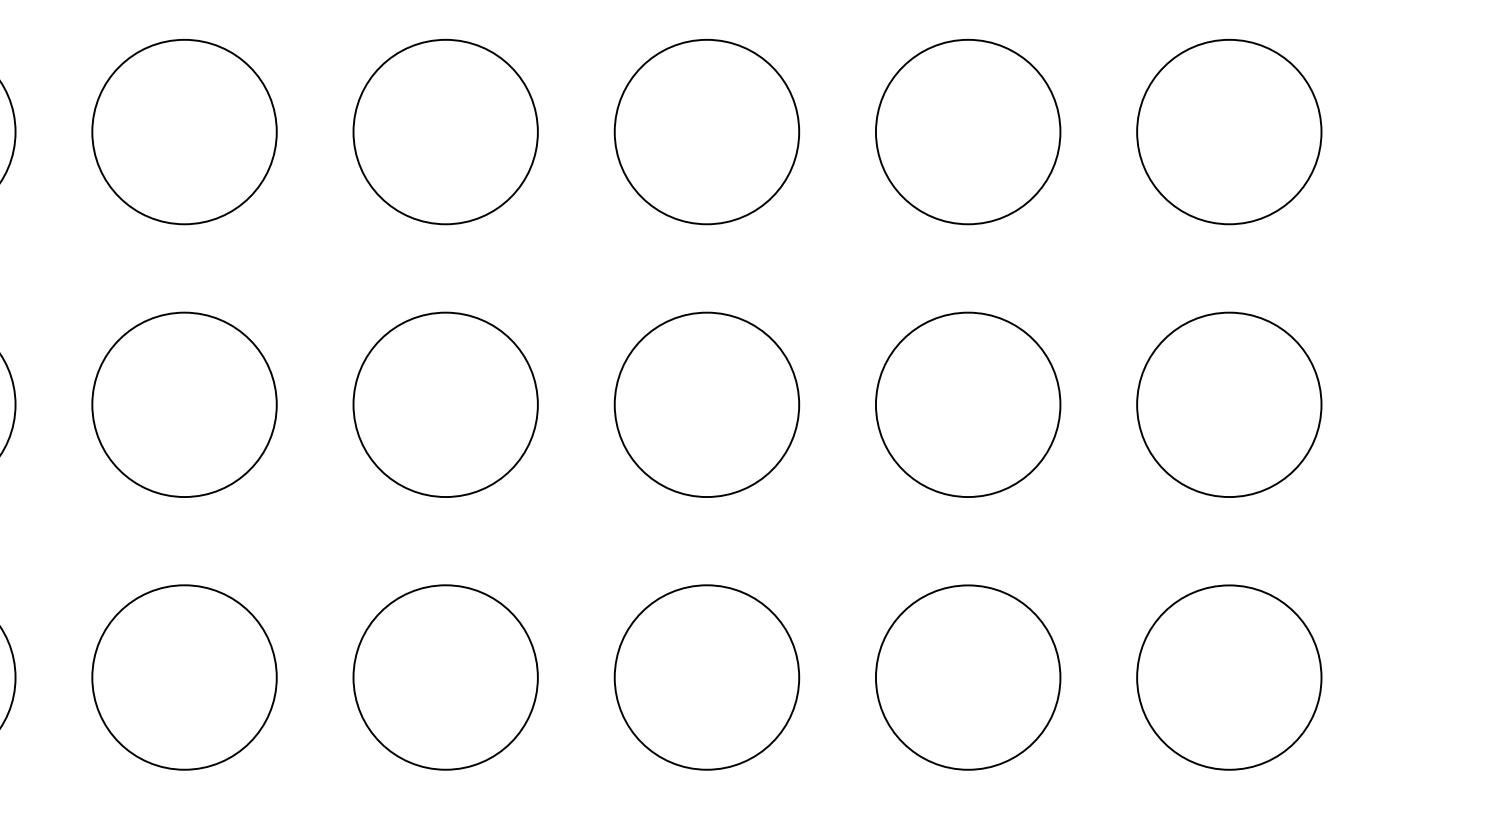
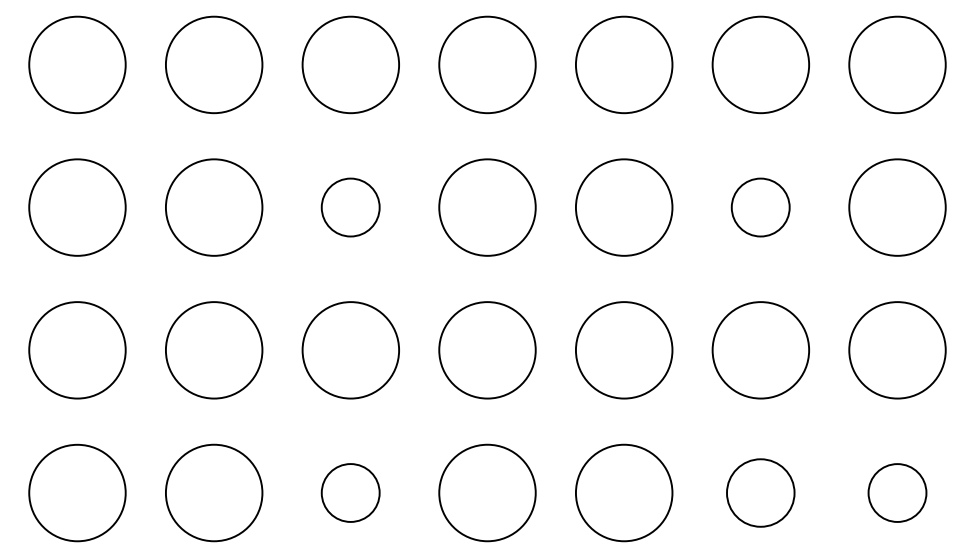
part: (183, 131) -> (350, 207), size x0.6
part: (967, 131) -> (760, 207), size x0.6
part: (183, 676) -> (350, 492), size x0.6
part: (967, 676) -> (760, 492), size x0.7
part: (1229, 676) -> (897, 492), size x0.6

